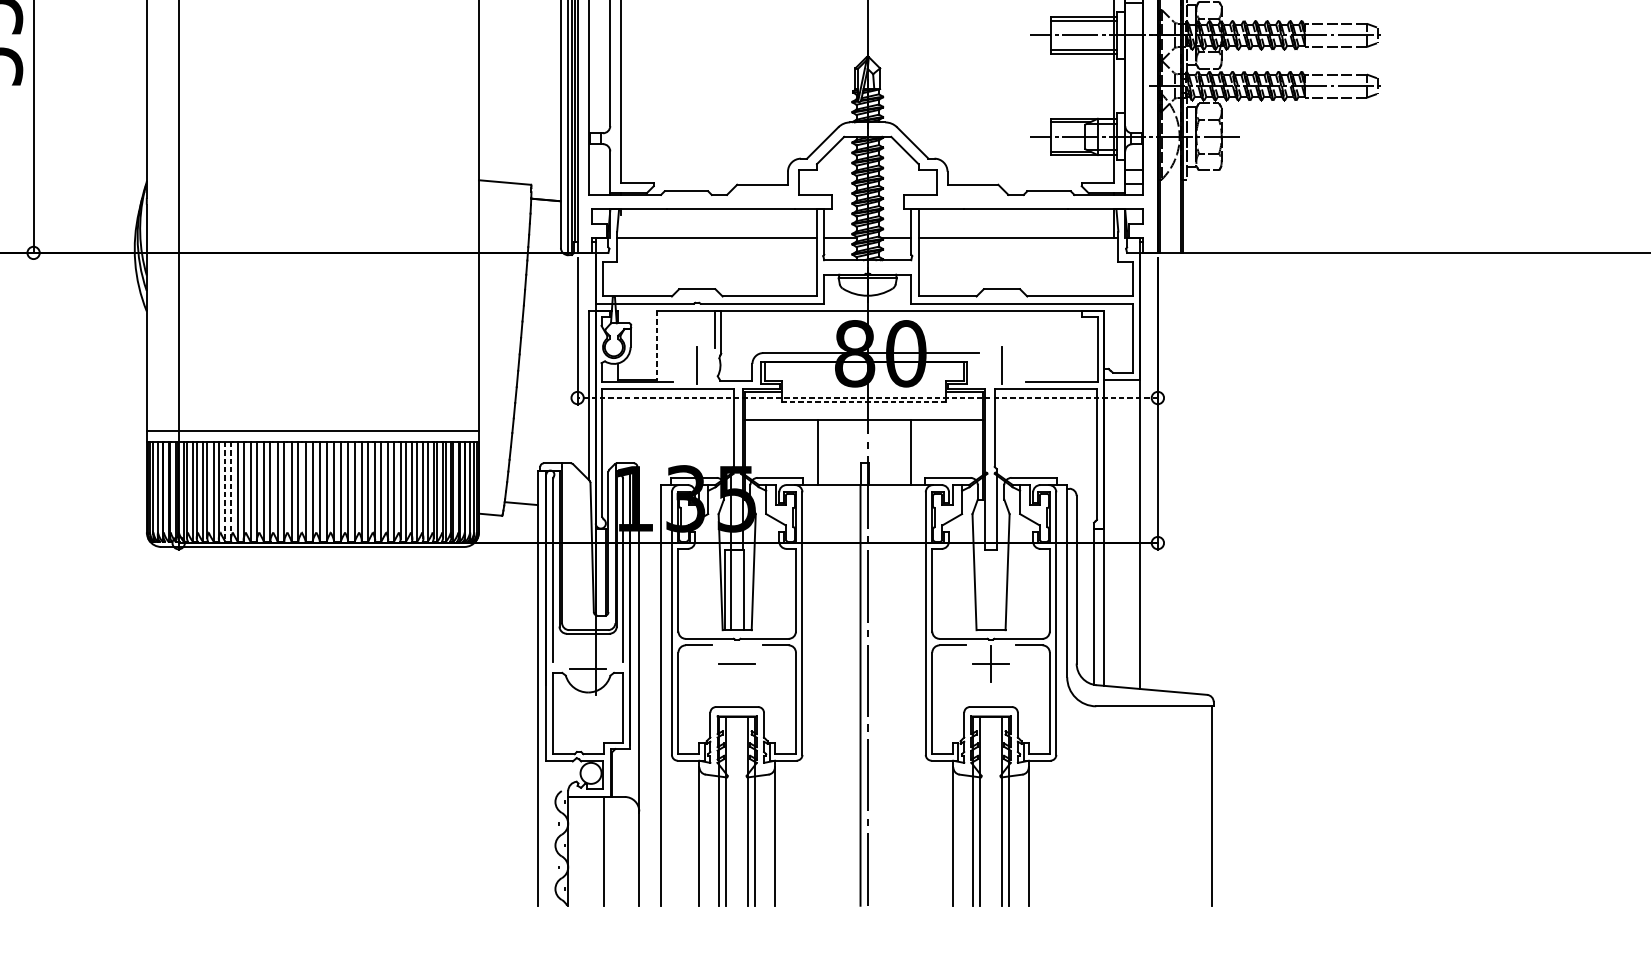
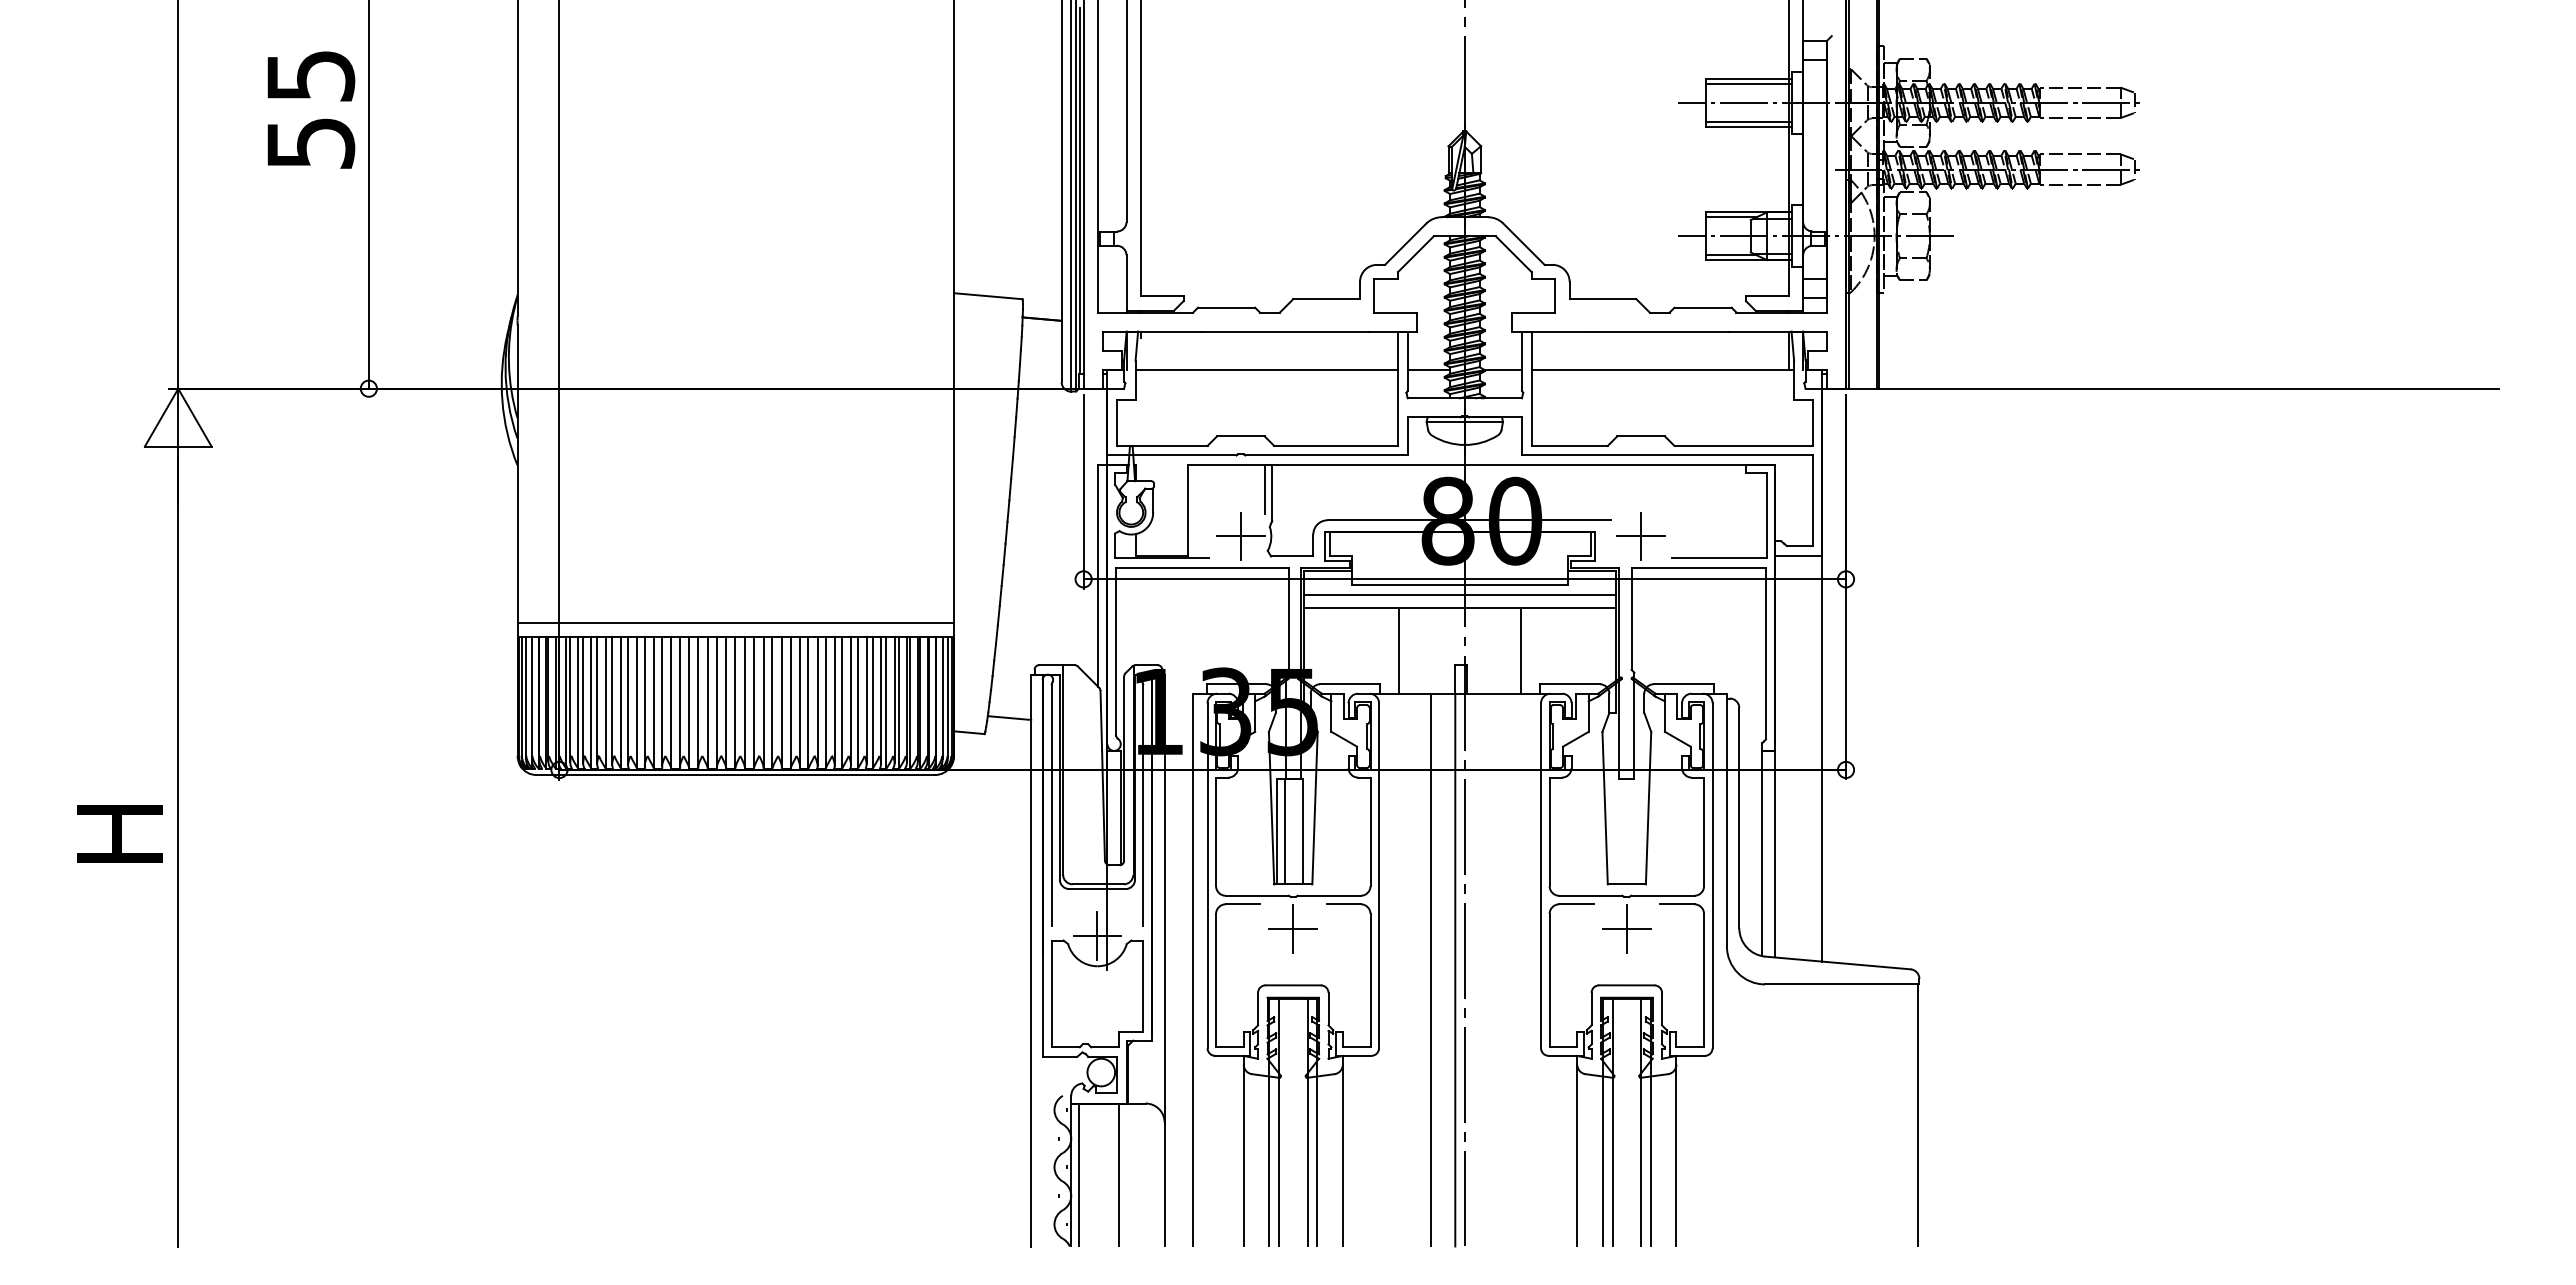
line: (657, 345) -> (1188, 510), dashed -> solid
line: (697, 365) -> (1240, 536), added
line: (1001, 365) -> (1640, 536), added
line: (867, 398) -> (1464, 579), dashed -> solid
line: (864, 402) -> (1460, 585), dashed -> solid
line: (863, 409) -> (1459, 594), added
line: (231, 490) -> (628, 701), dashed -> solid
line: (225, 491) -> (620, 702), dashed -> solid
line: (737, 663) -> (1293, 928), added
line: (588, 669) -> (1097, 935), added
line: (842, 694) -> (1431, 969), added
line: (573, 850) -> (1078, 1174), added

